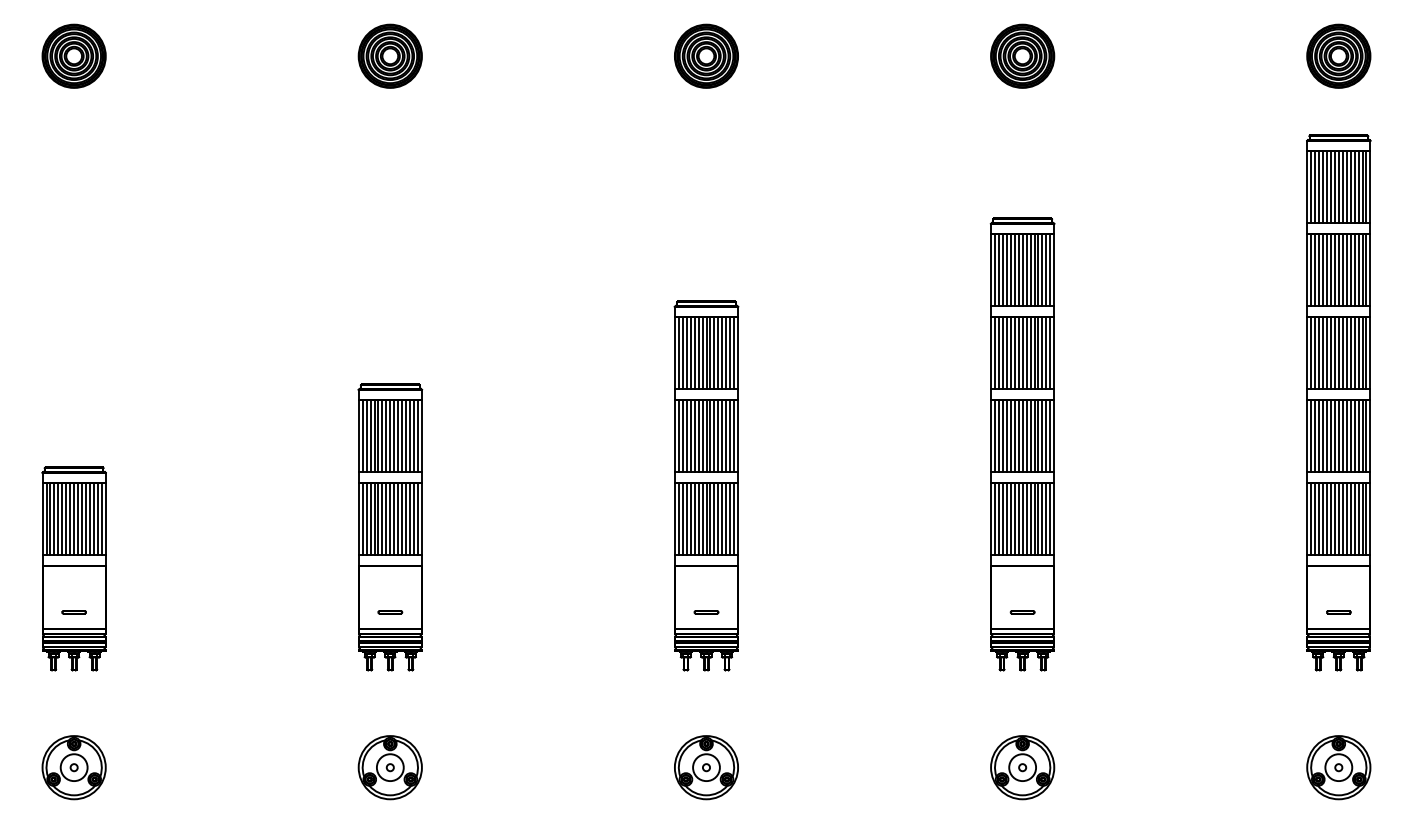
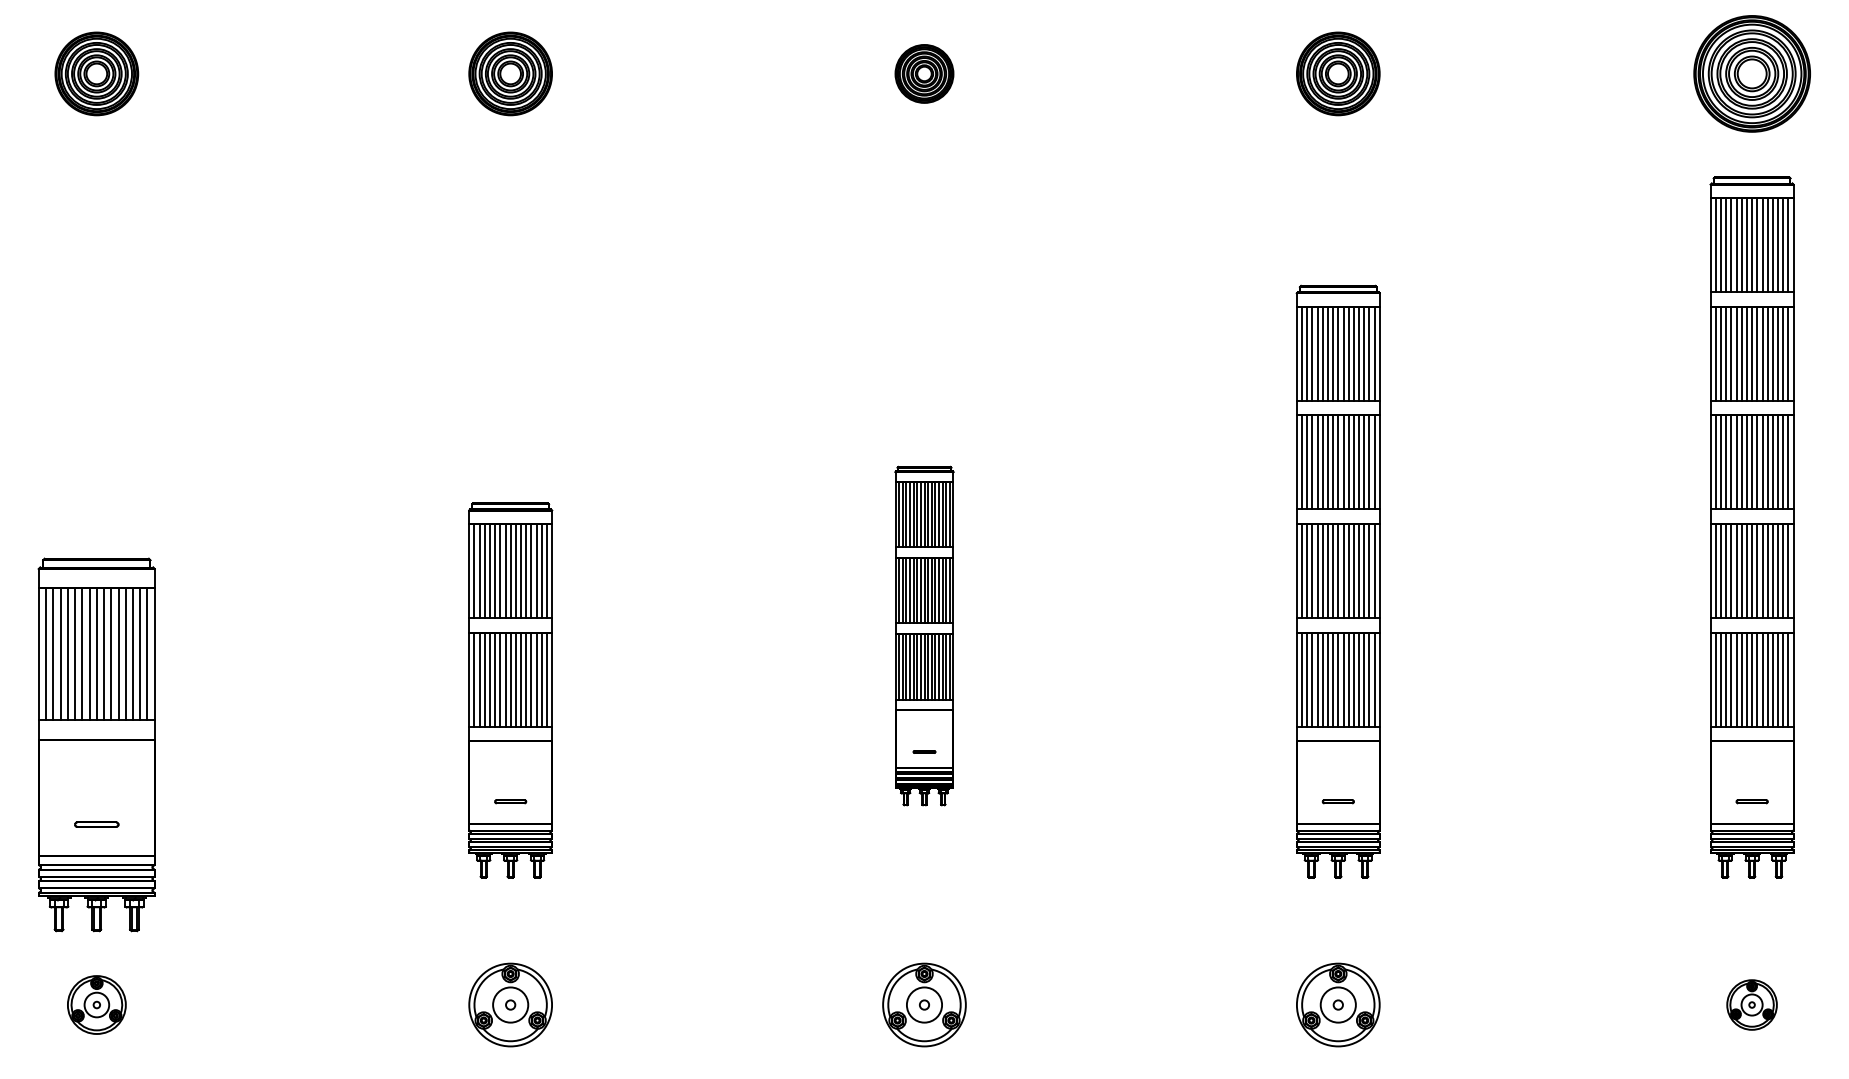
part: (706, 55) -> (924, 73), size x0.7
part: (1338, 55) -> (1751, 73), size x1.4
part: (706, 485) -> (924, 635), size x0.7
part: (73, 568) -> (96, 744), size x1.4
part: (73, 767) -> (96, 1004), size x0.7
part: (1338, 767) -> (1751, 1004), size x0.6

